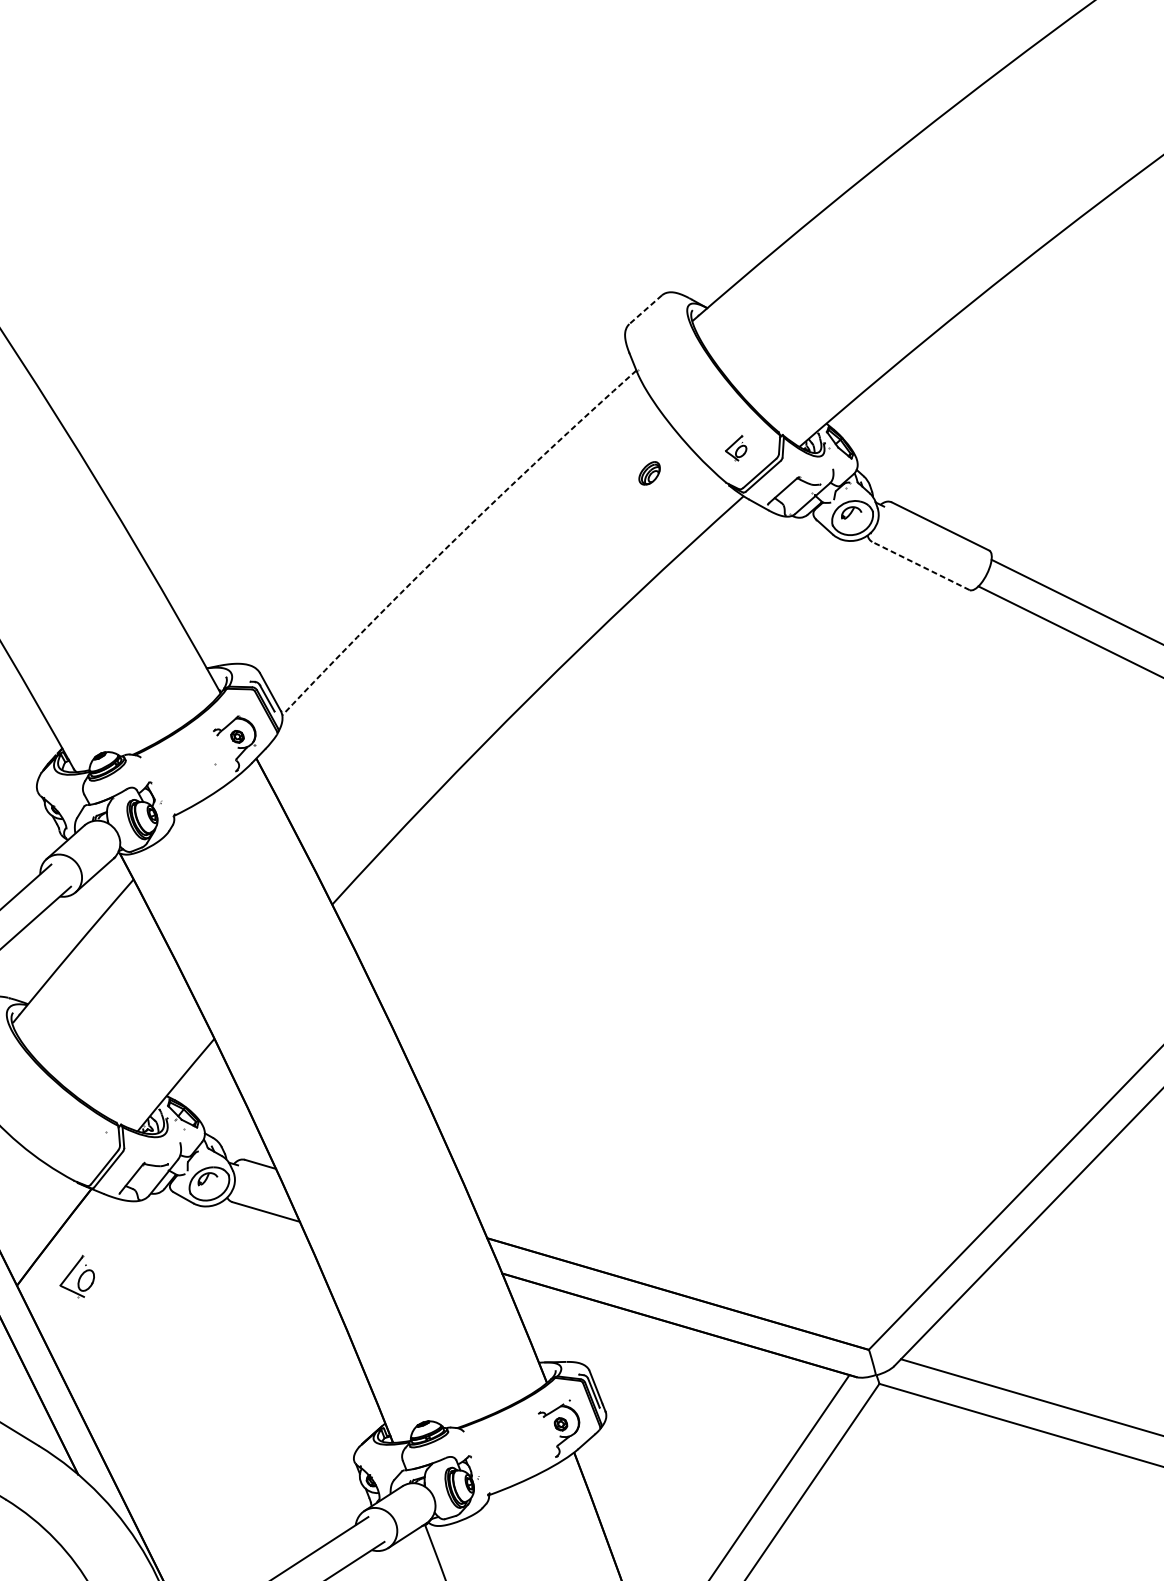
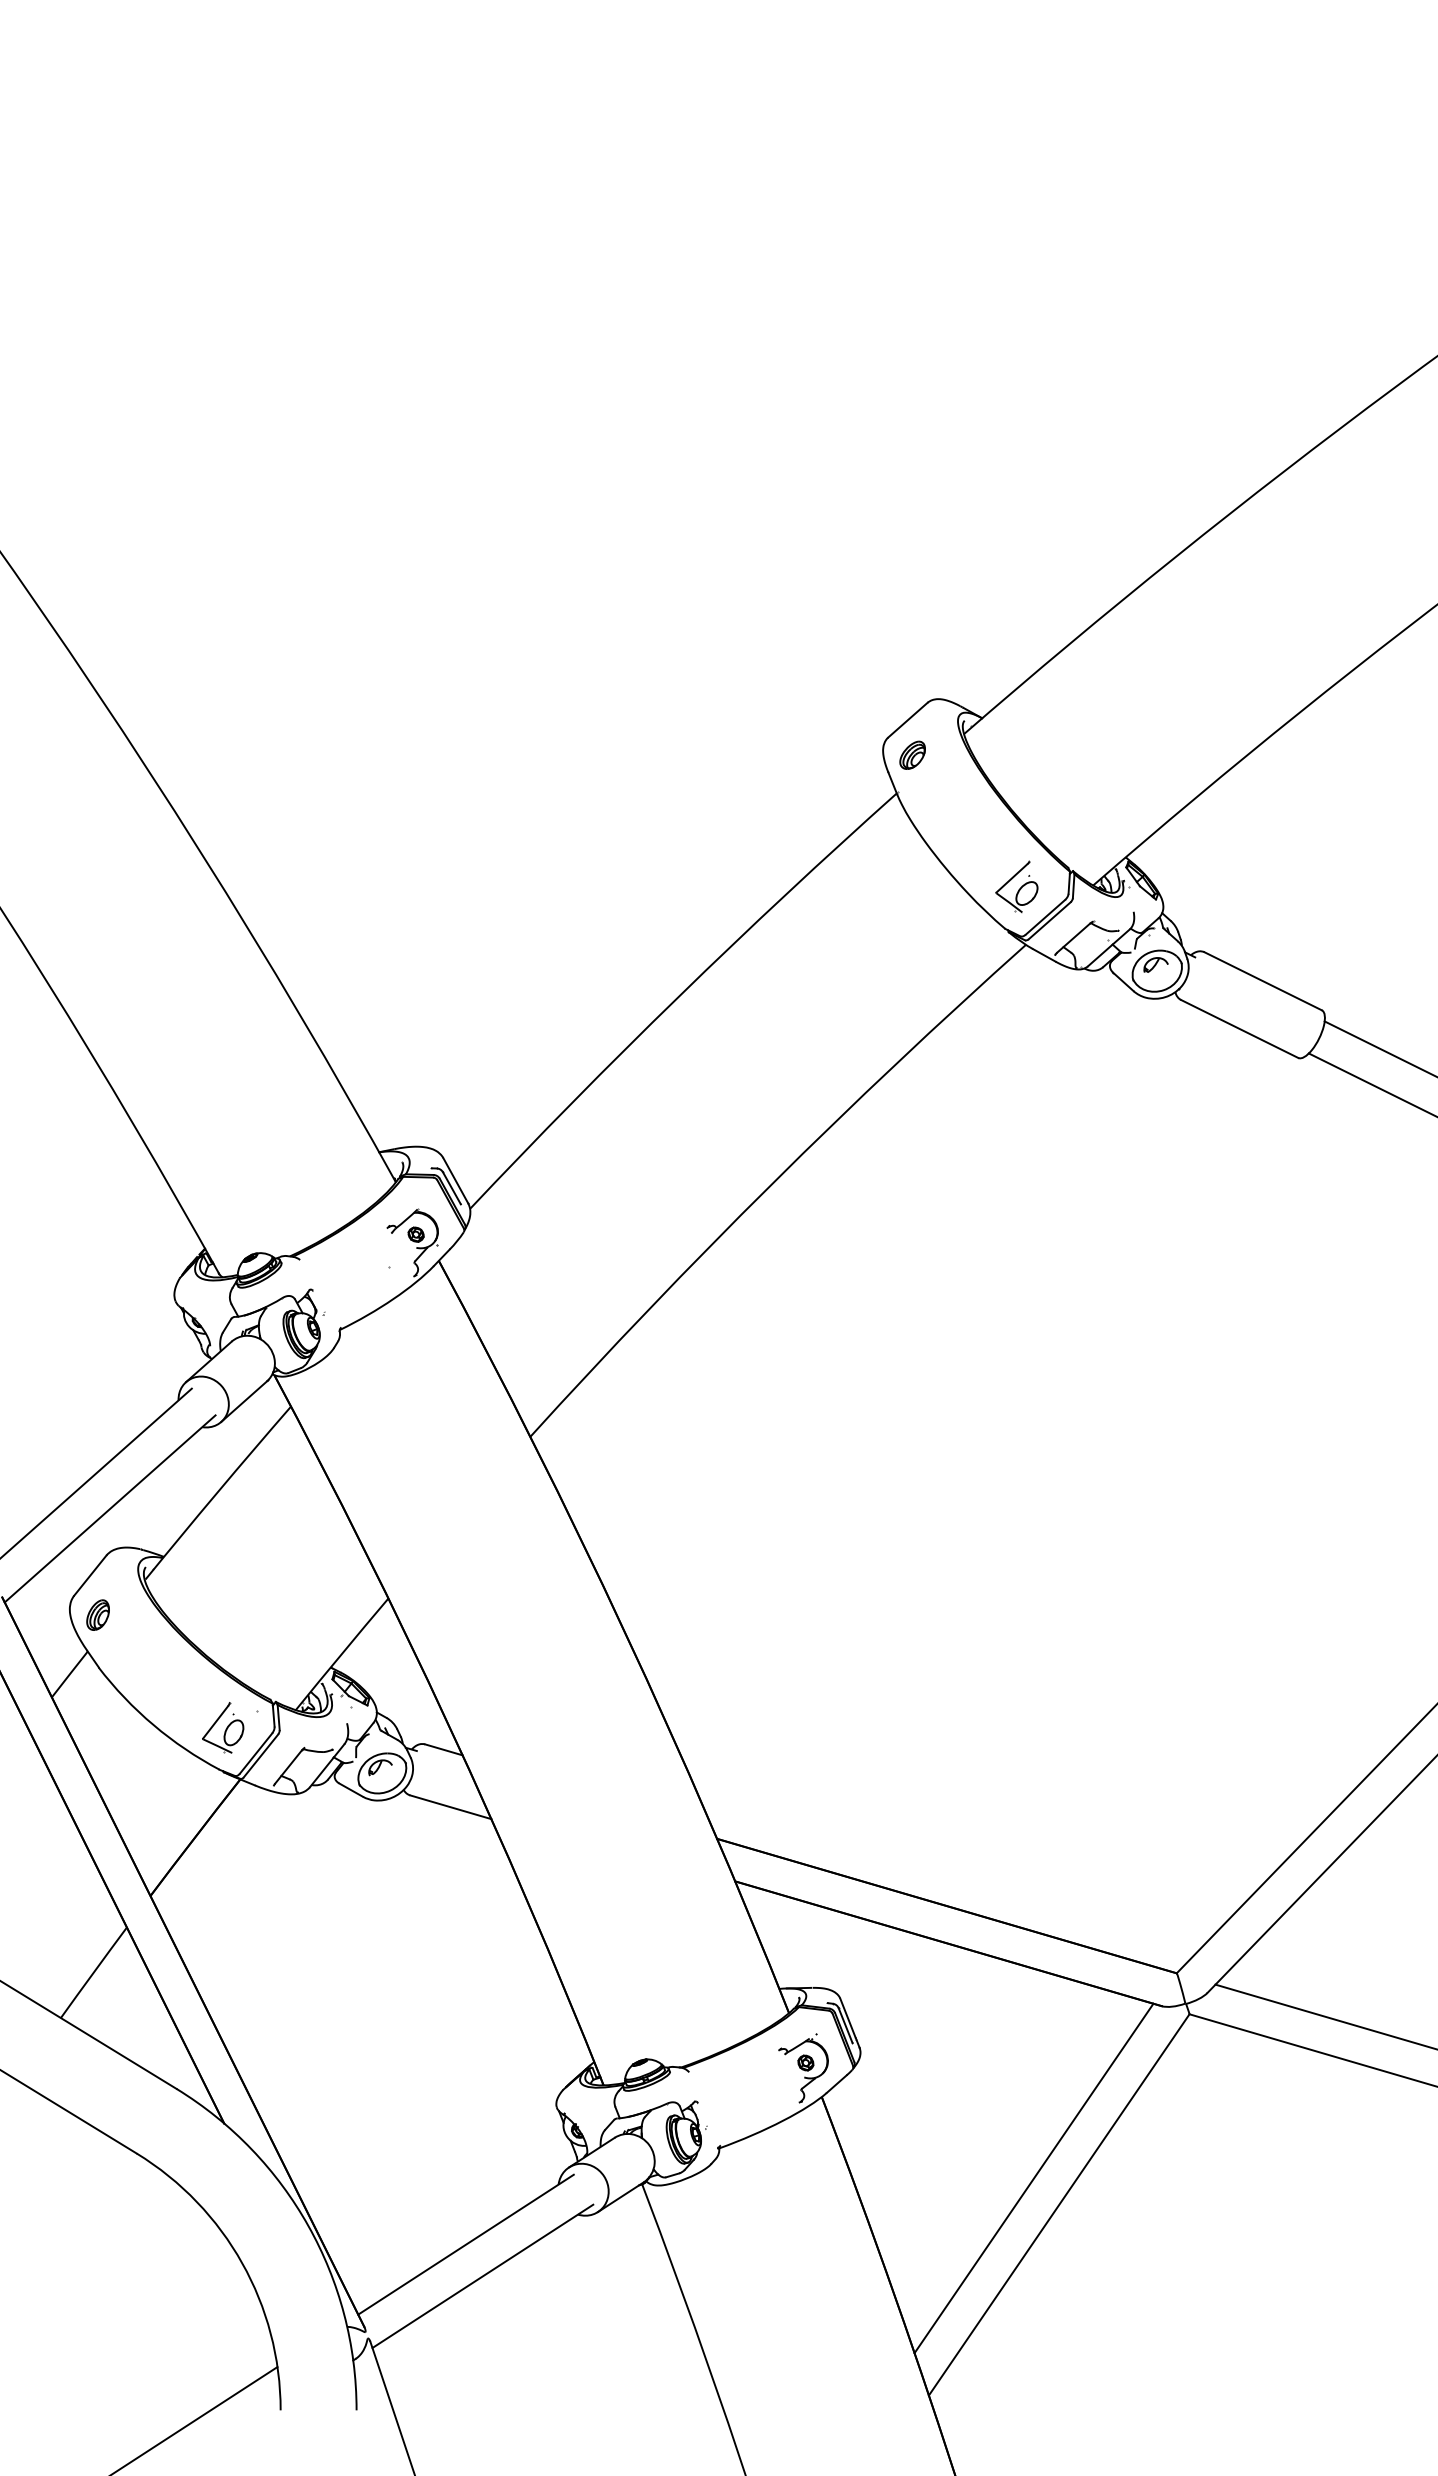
line: (645, 310) -> (907, 720), dashed -> solid
part: (735, 447) -> (1016, 886), size x1.67
part: (649, 472) -> (912, 754), moved
arc: (455, 539) -> (678, 996), dashed -> solid
line: (920, 565) -> (1239, 1028), dashed -> solid
part: (77, 1276) -> (223, 1727), moved

